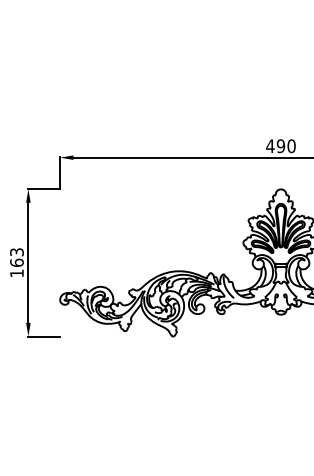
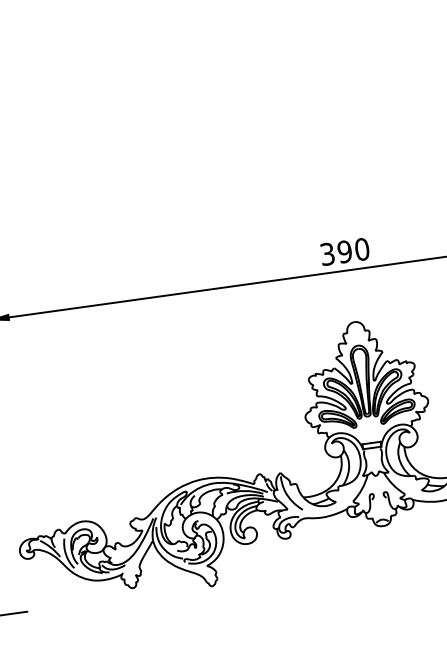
text: (270, 146) -> (327, 254), 490 -> 390

